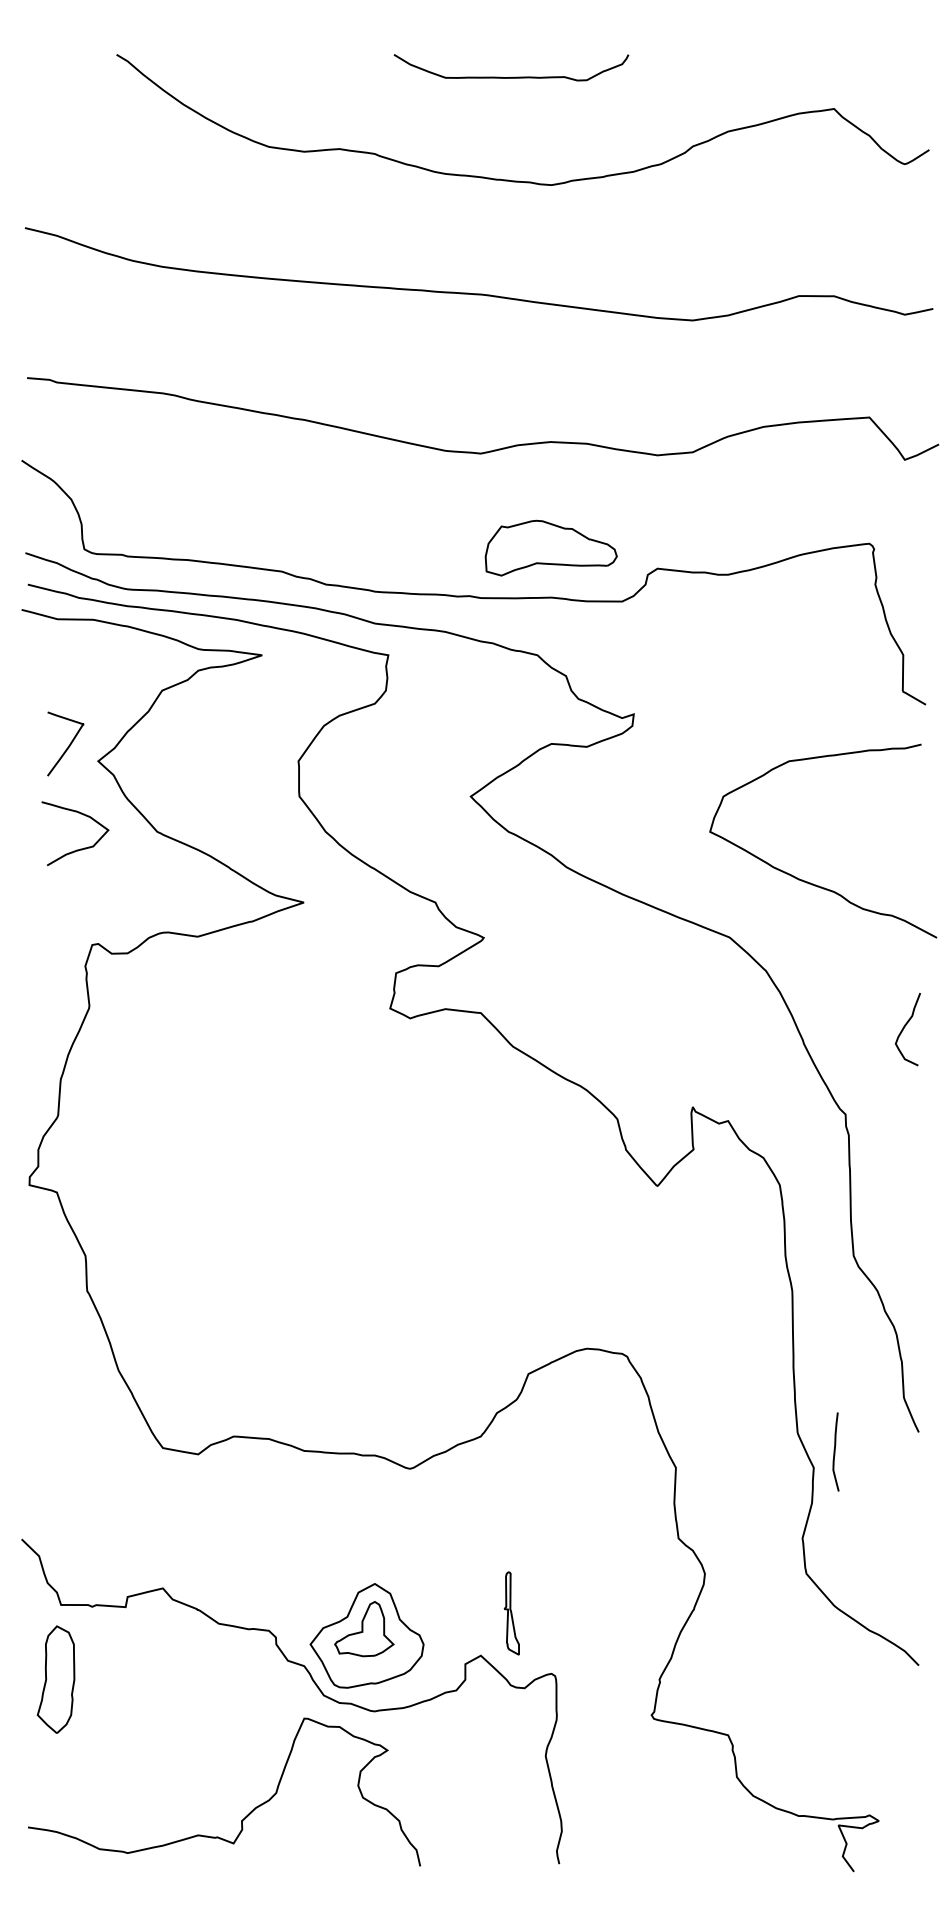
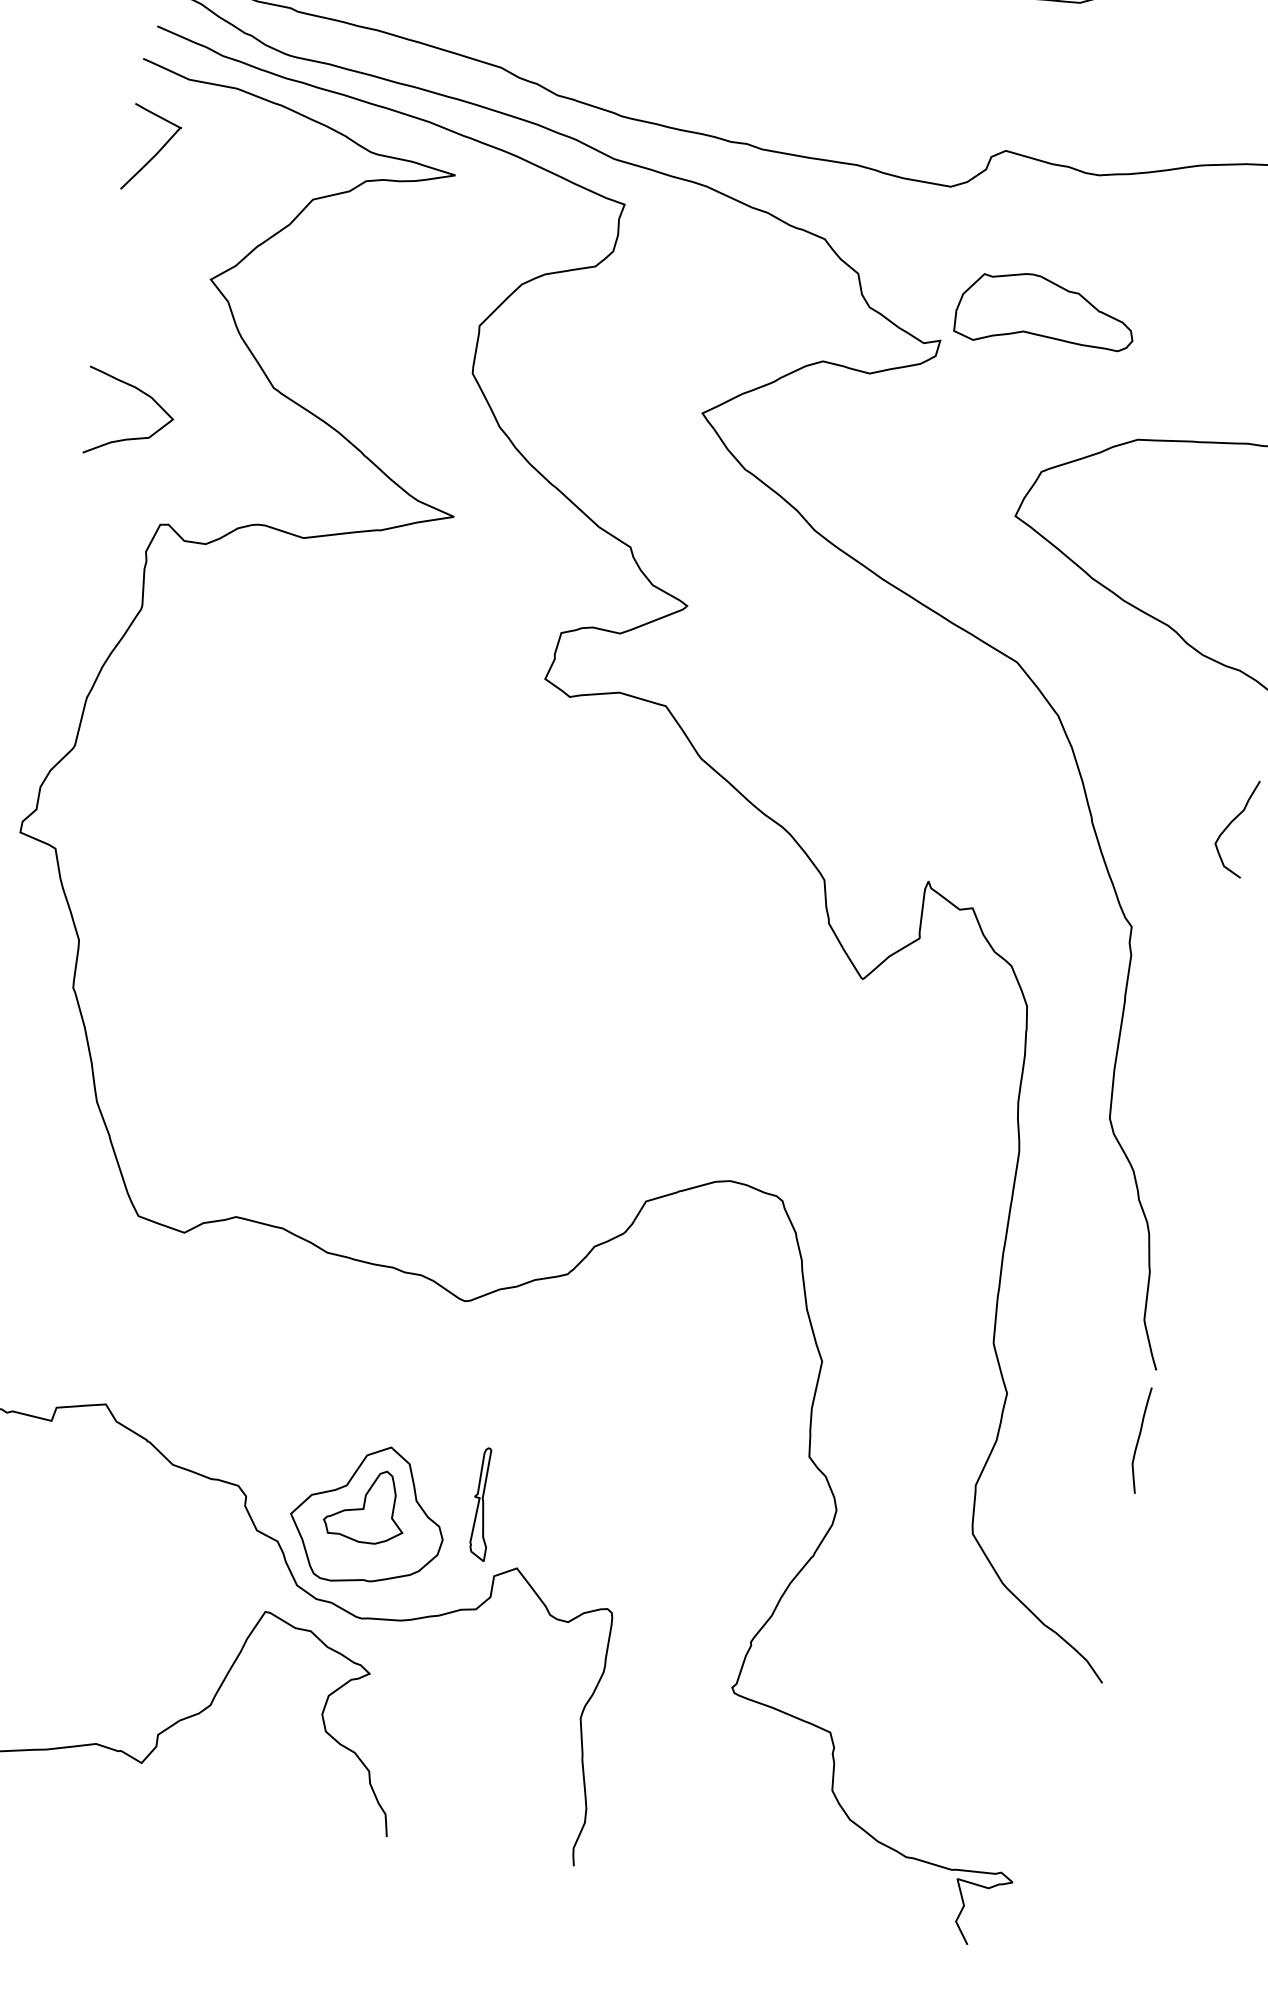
part: (550, 547) -> (1045, 313), moved
curve: (68, 745) -> (155, 152), moved
curve: (80, 848) -> (131, 437), moved
curve: (835, 1451) -> (1139, 1439), moved
part: (511, 1613) -> (483, 1504), moved

